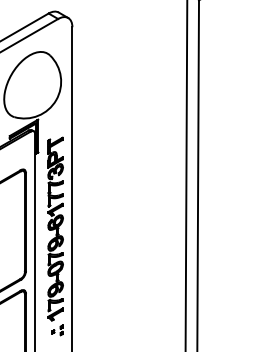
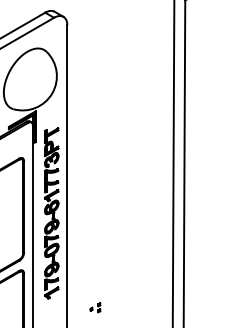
part: (57, 330) -> (95, 307), moved

